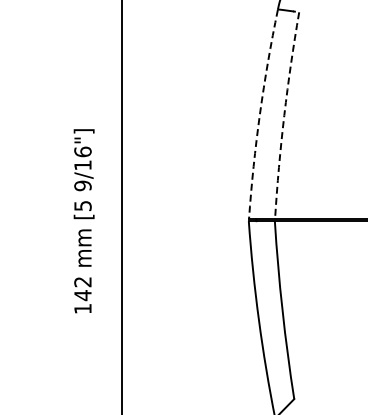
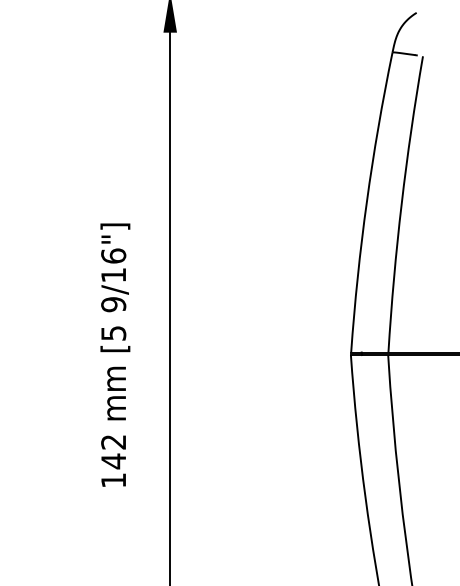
arc: (259, 114) -> (366, 202), dashed -> solid
arc: (284, 115) -> (401, 203), dashed -> solid

